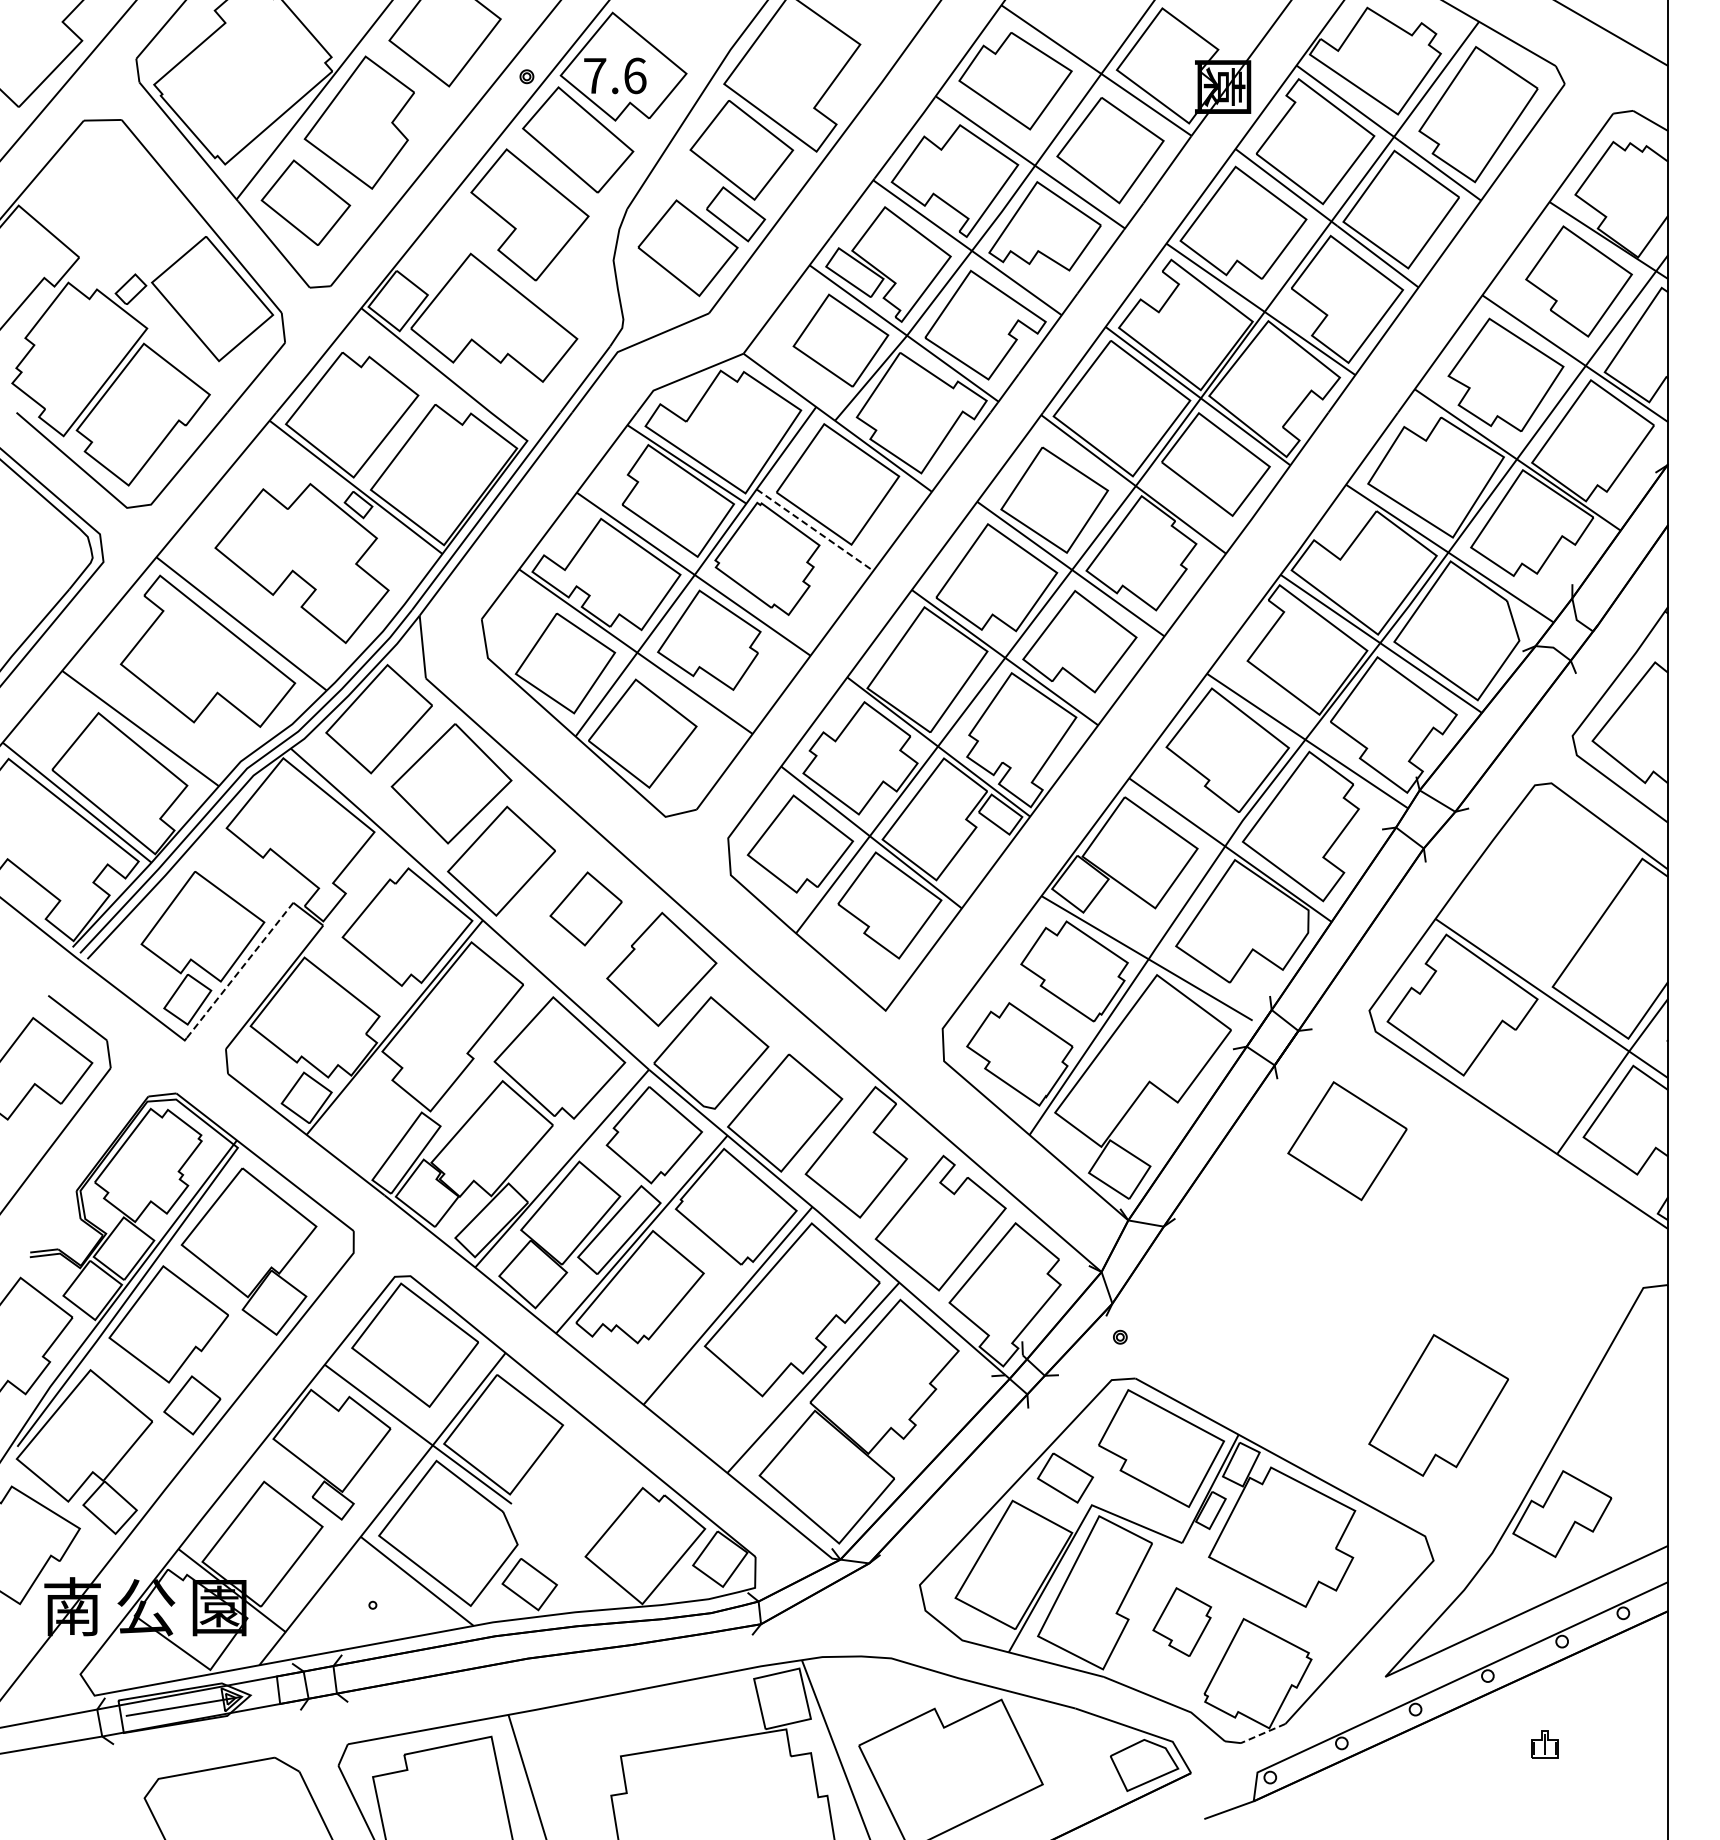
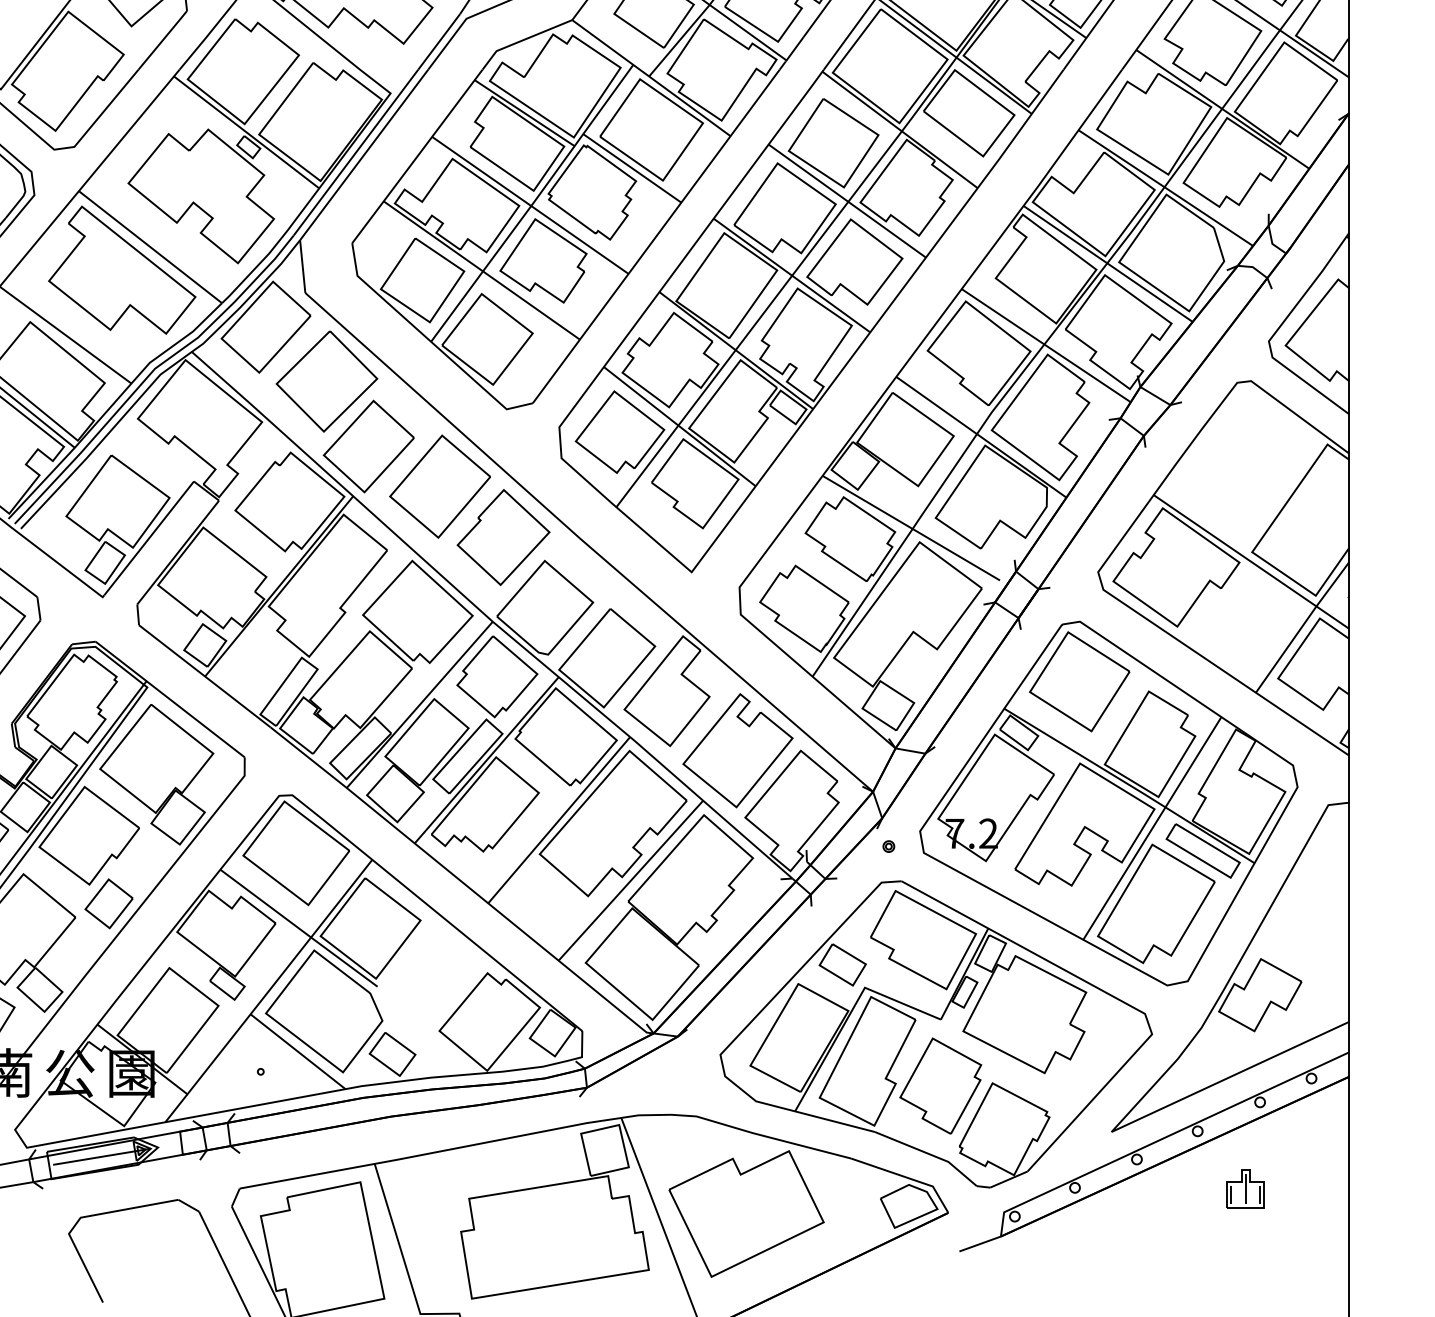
line: (815, 530) -> (632, 168), dashed -> solid
part: (585, 908) -> (439, 486), size x1.67
line: (239, 970) -> (148, 538), dashed -> solid
part: (1381, 1285) -> (1108, 803), added
part: (1182, 1621) -> (941, 1085), size x1.67
line: (1262, 1733) -> (1008, 1179), dashed -> solid
part: (1544, 1744) -> (1245, 1188), size x1.67

